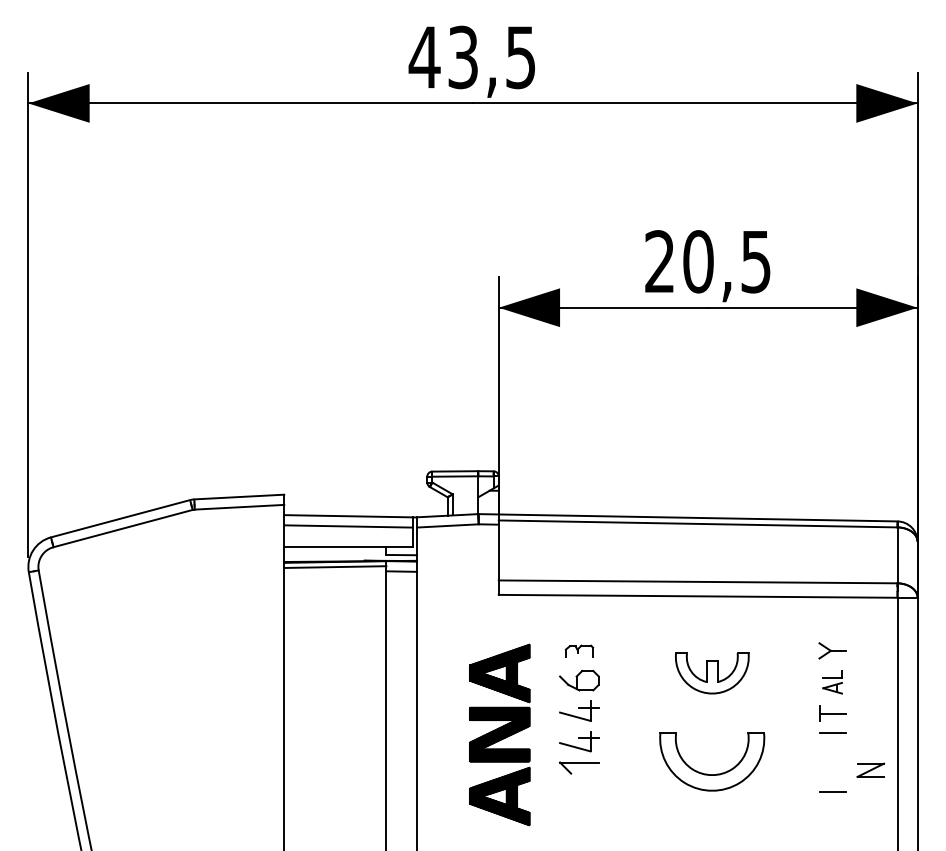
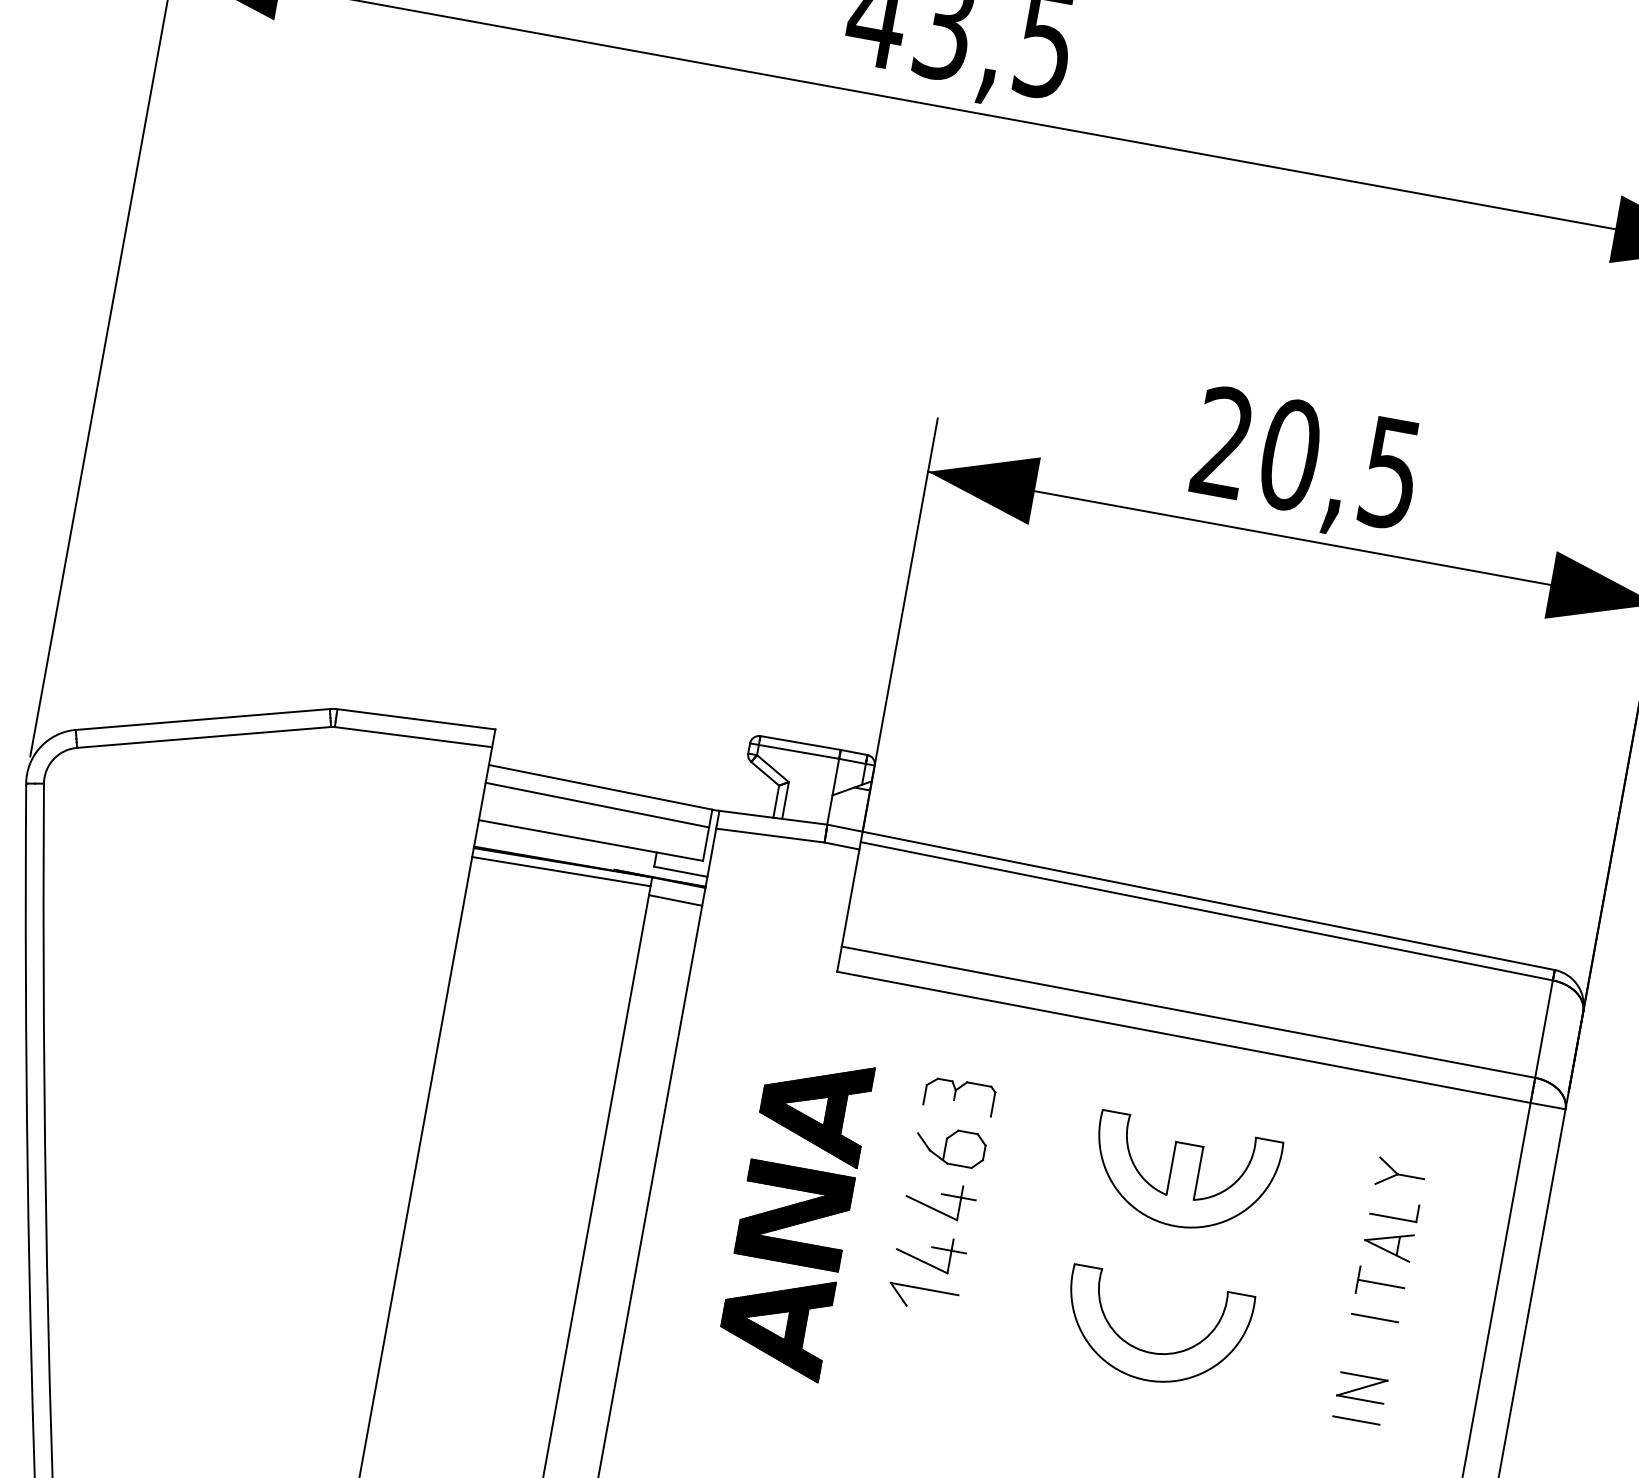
part: (579, 651) -> (959, 1095), size x1.43
part: (712, 673) -> (1184, 1176), size x1.43
part: (832, 682) -> (1390, 1229), size x1.43
part: (870, 769) -> (1362, 1386), moved

